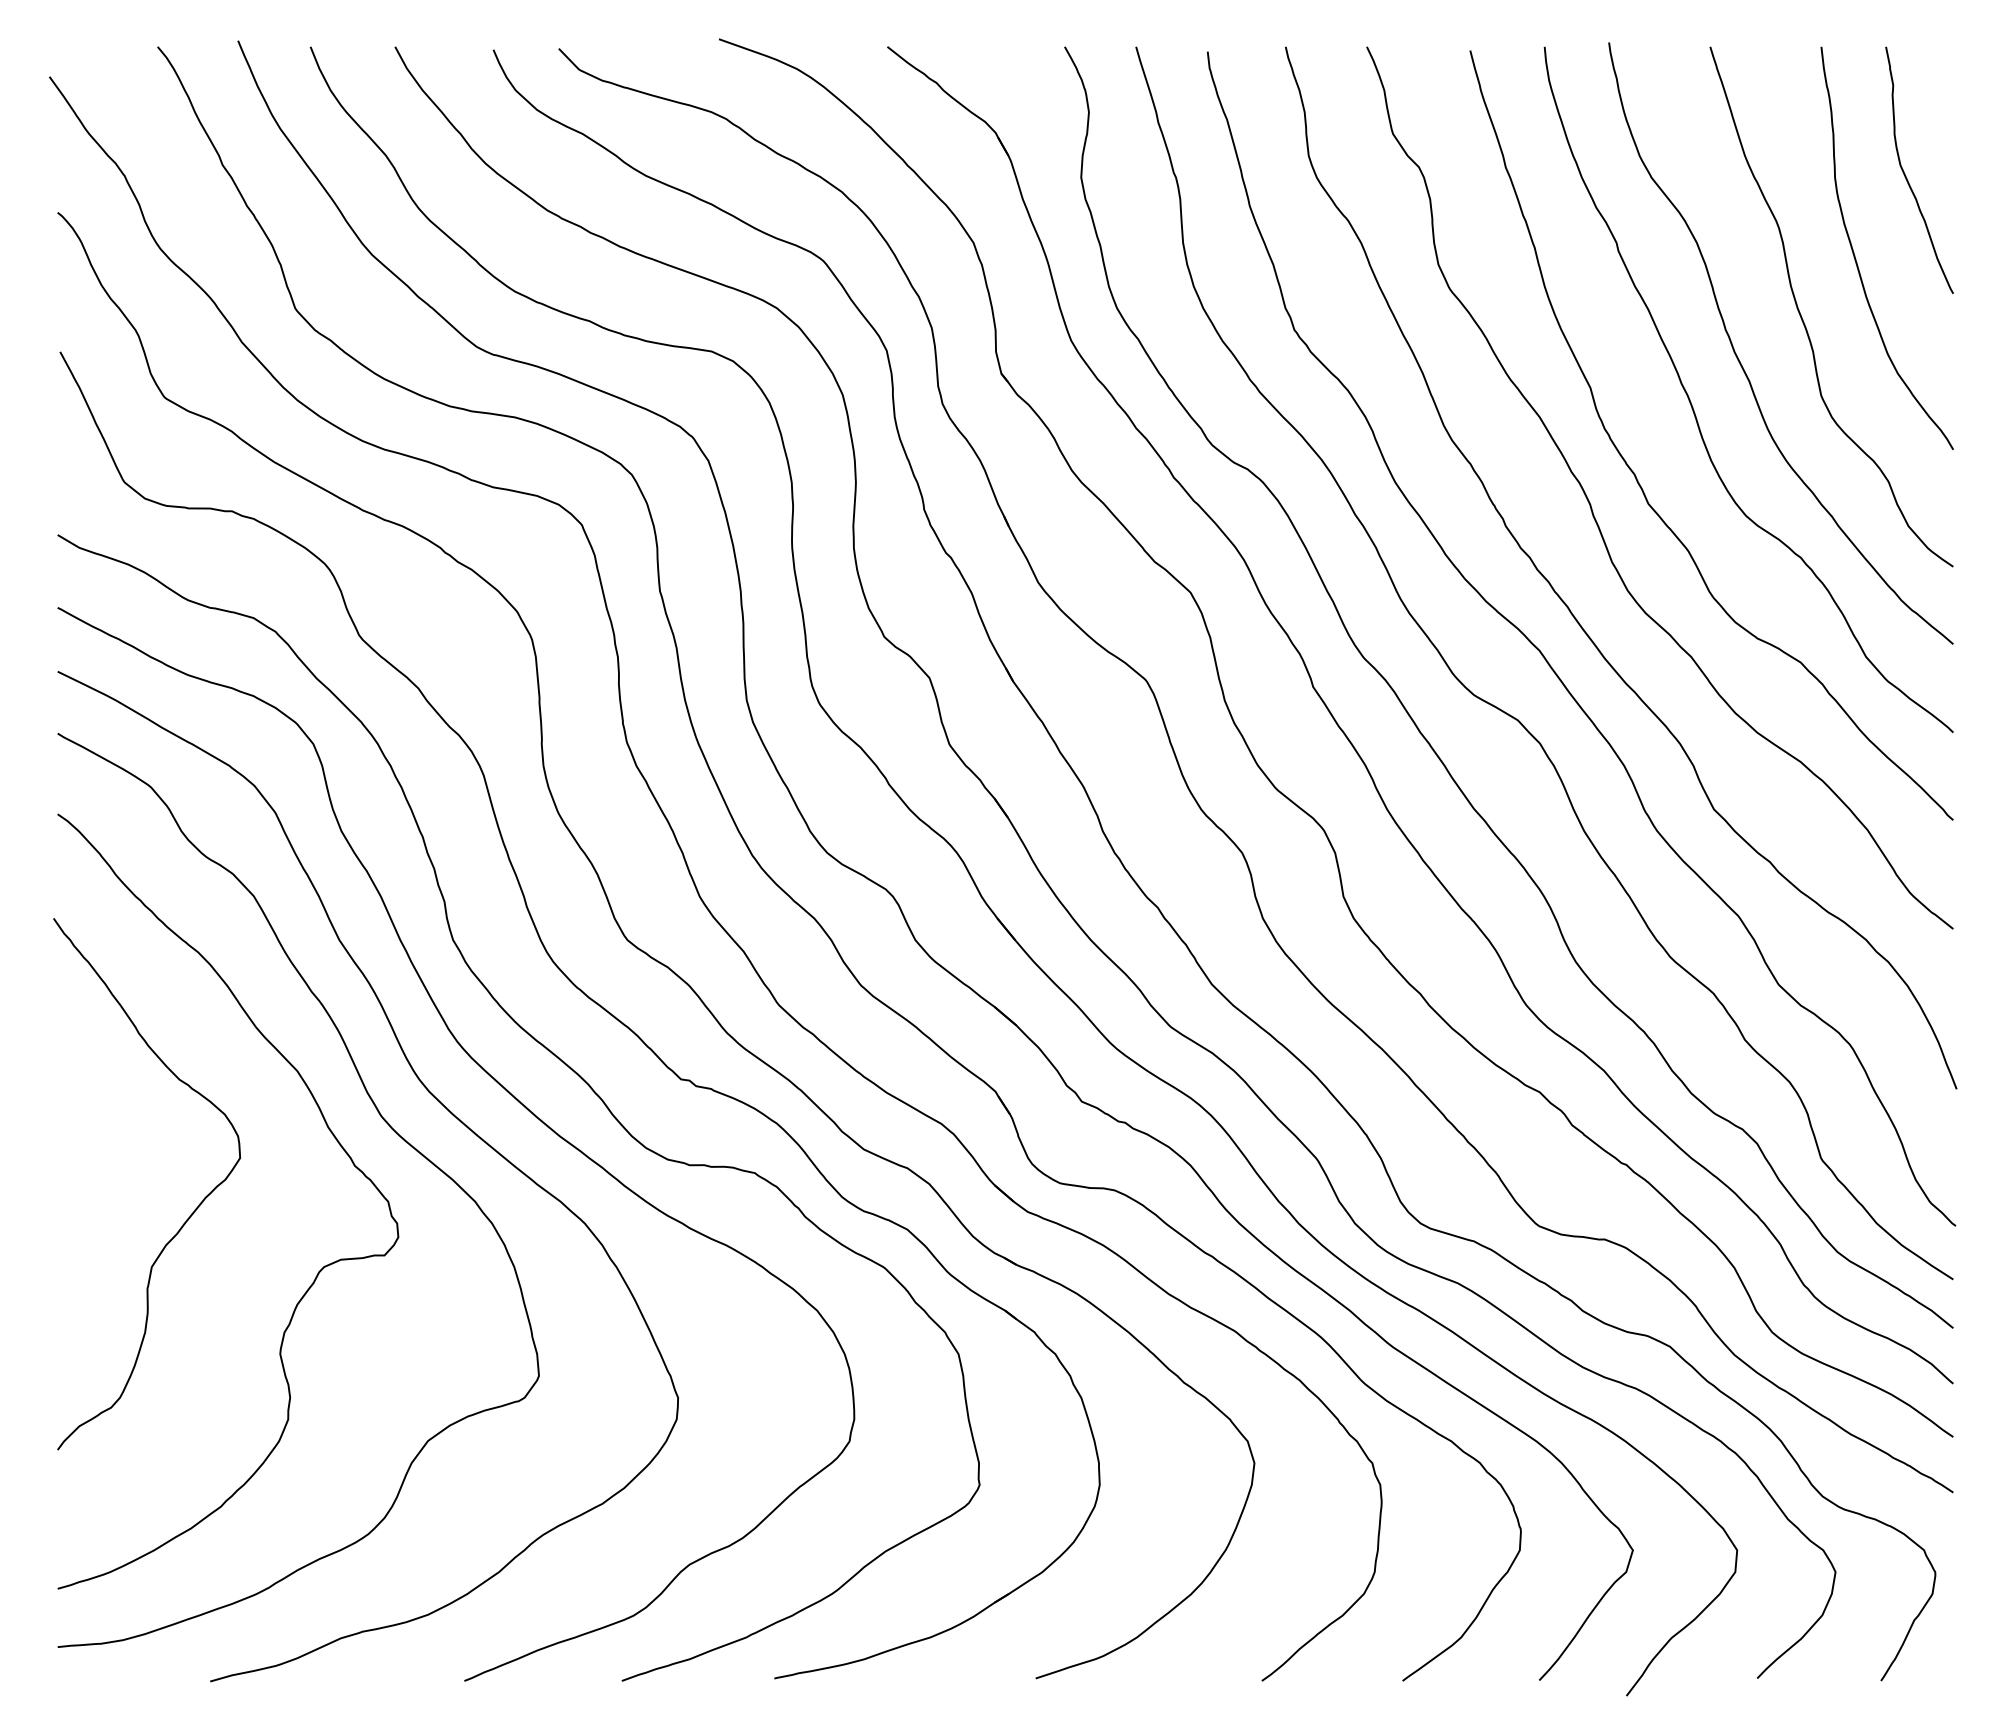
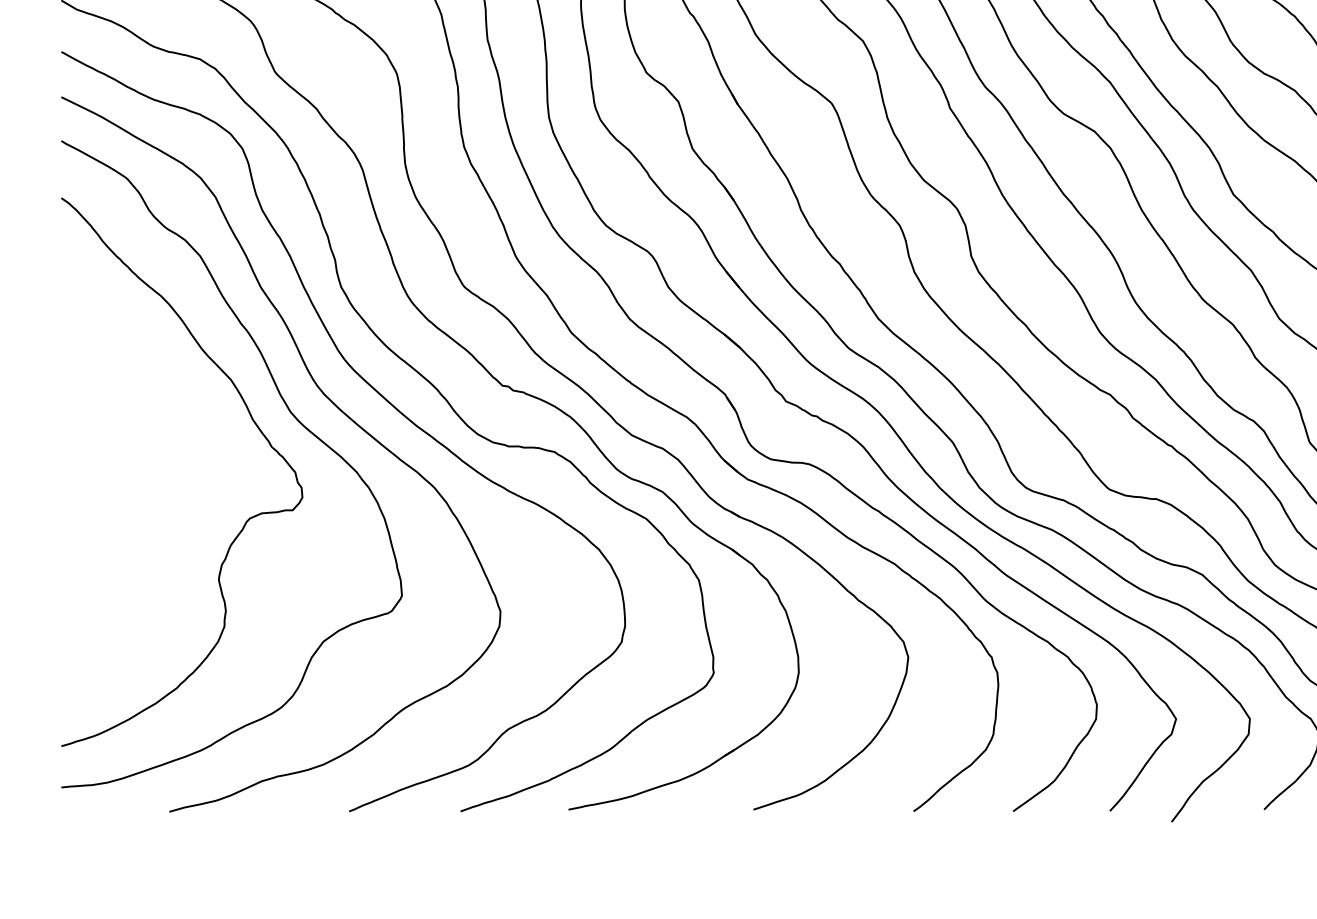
curve: (186, 1219) -> (152, 484), removed

